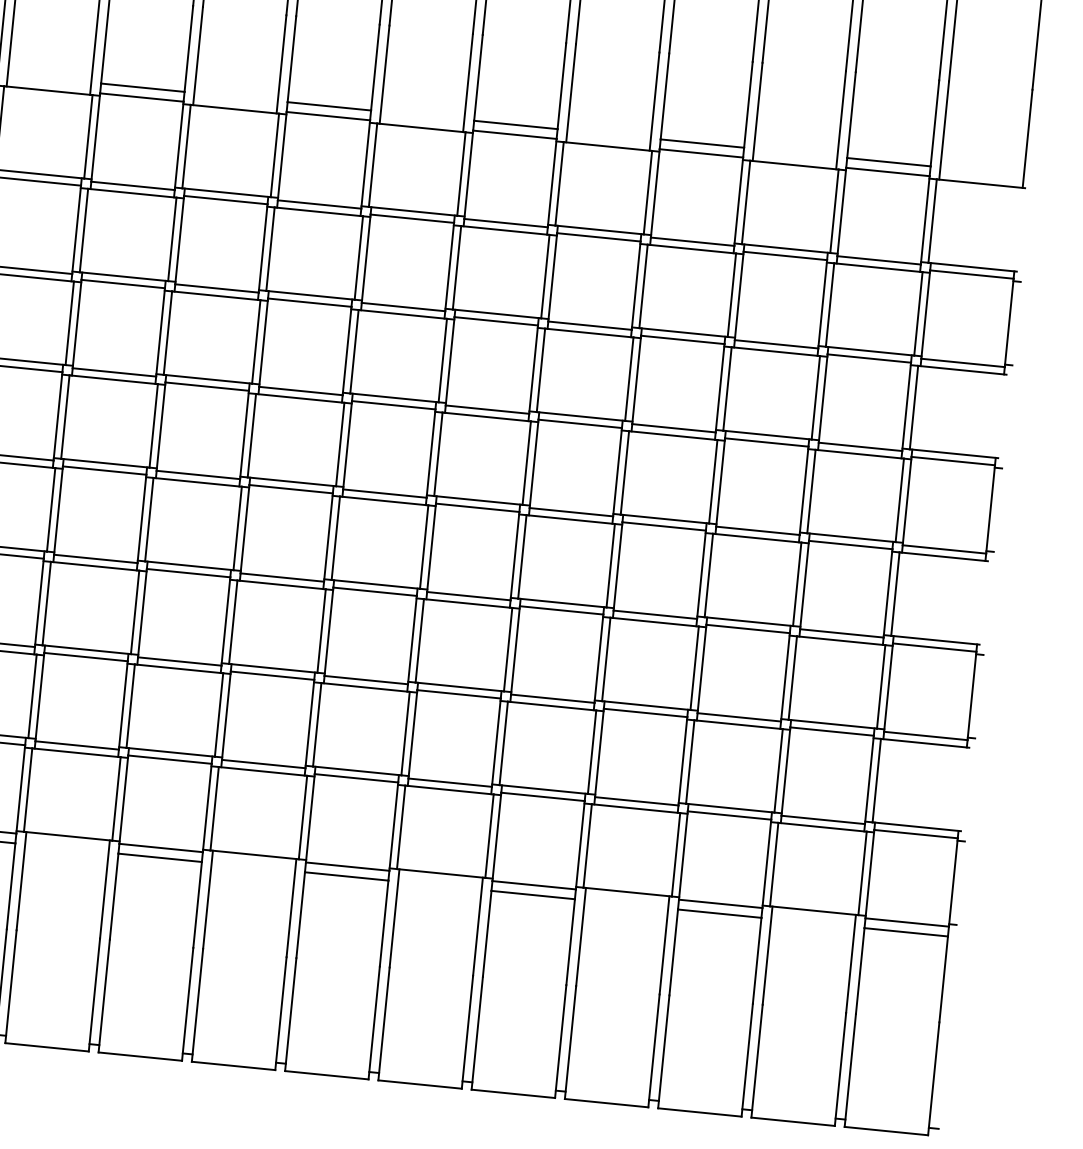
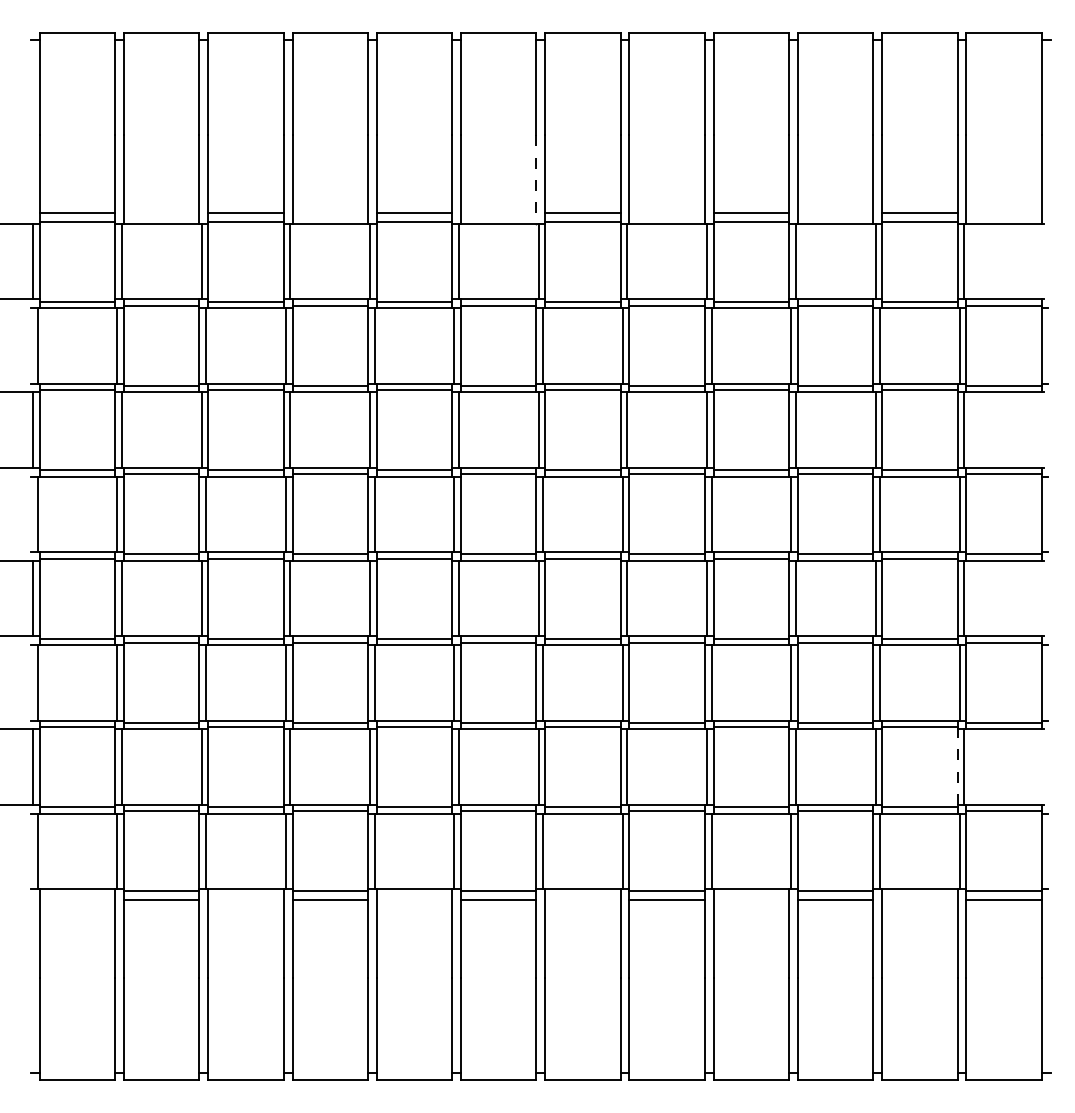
line: (468, 83) -> (536, 180), solid -> dashed
line: (869, 780) -> (957, 767), solid -> dashed

